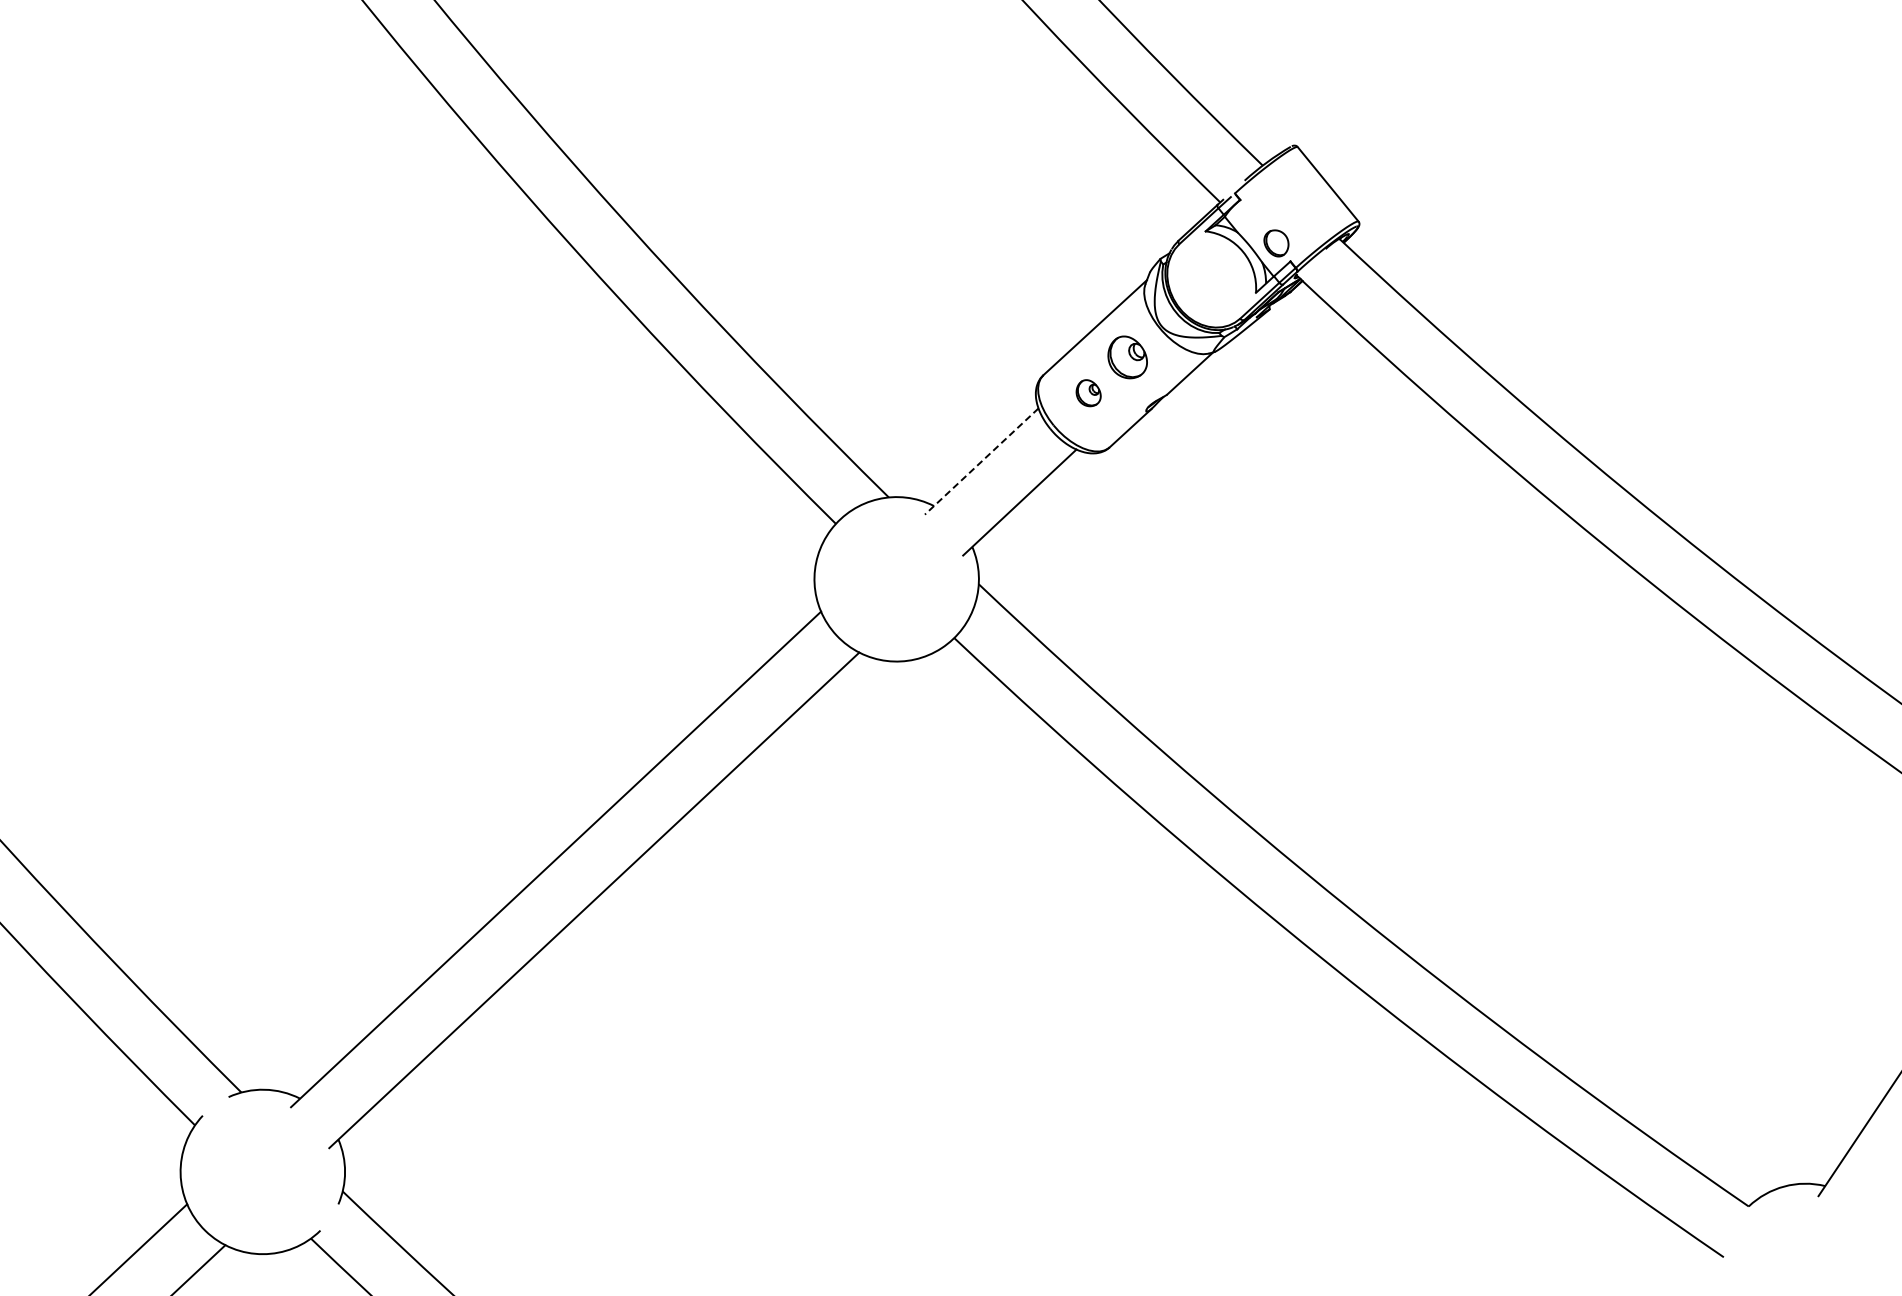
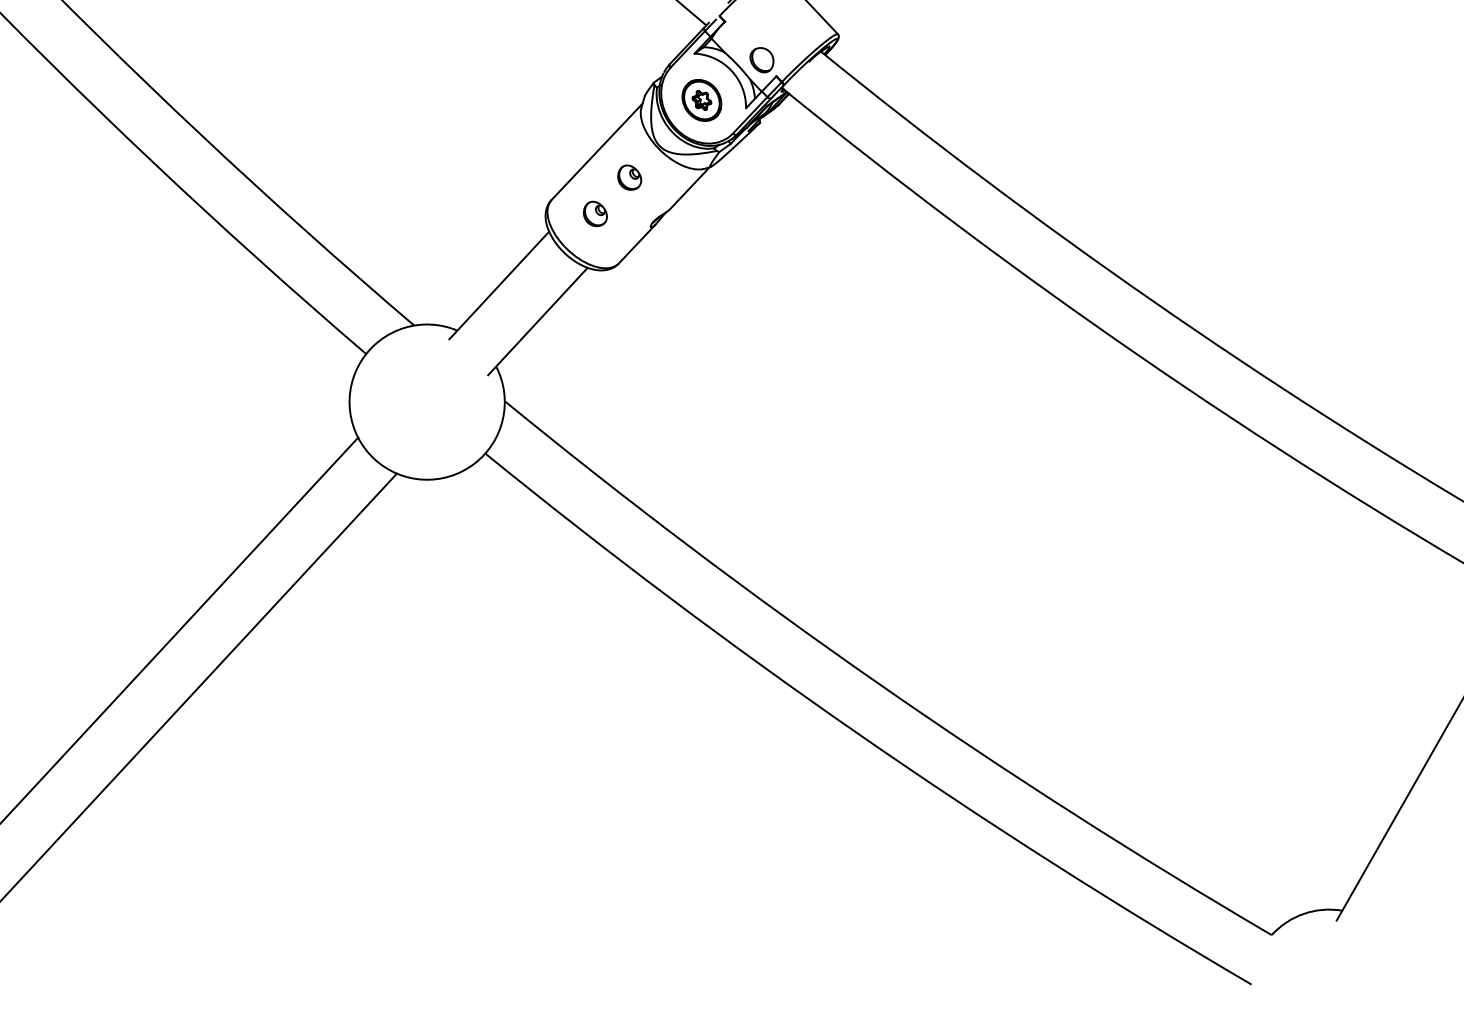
part: (1209, 281) -> (701, 100), added
part: (1127, 357) -> (629, 177), size x0.62
line: (981, 461) -> (499, 285), dashed -> solid

